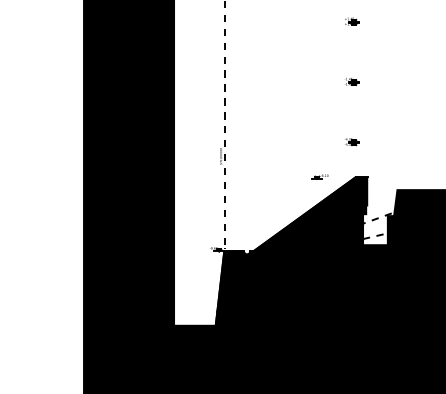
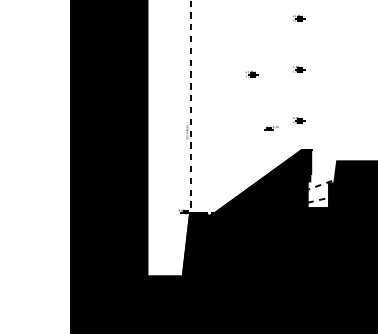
part: (296, 86) -> (251, 73), added
part: (320, 177) -> (271, 128), moved

